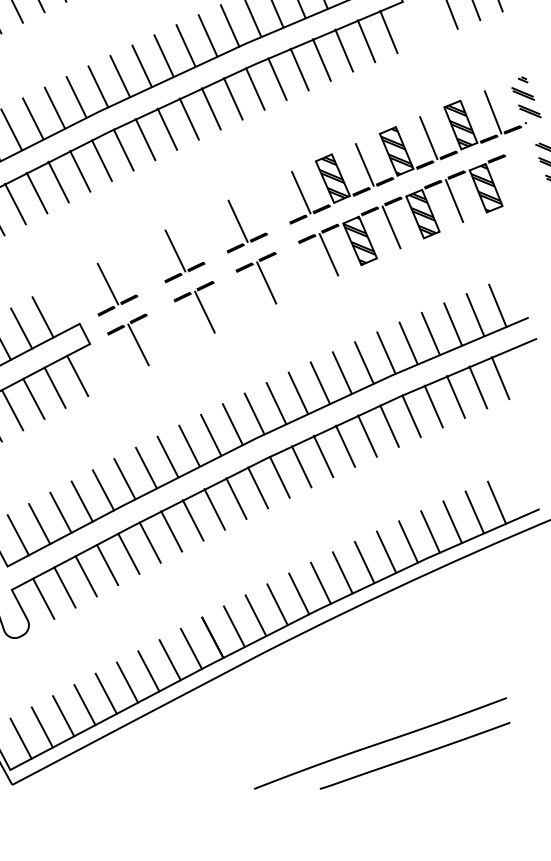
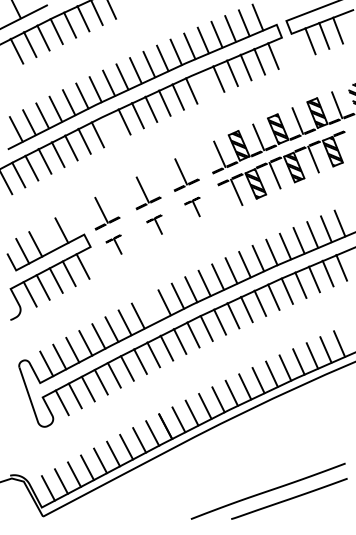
line: (276, 78) -> (204, 84), removed
line: (124, 148) -> (111, 127), removed
part: (256, 277) -> (192, 206), size x0.6
part: (194, 307) -> (154, 224), size x0.6
line: (21, 328) -> (48, 237), removed
part: (127, 339) -> (113, 244), size x0.6
line: (189, 446) -> (151, 309), removed

